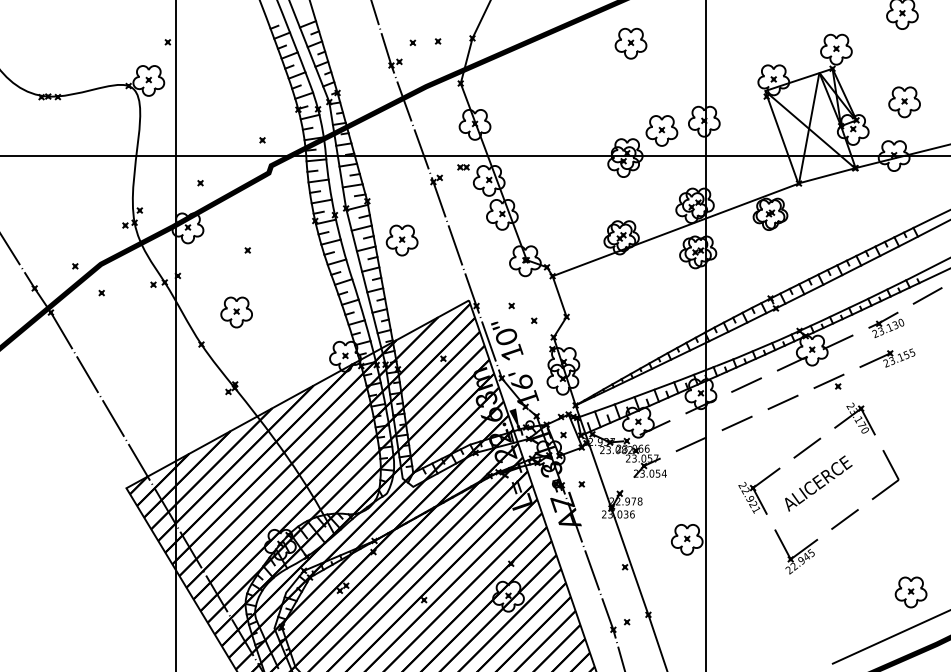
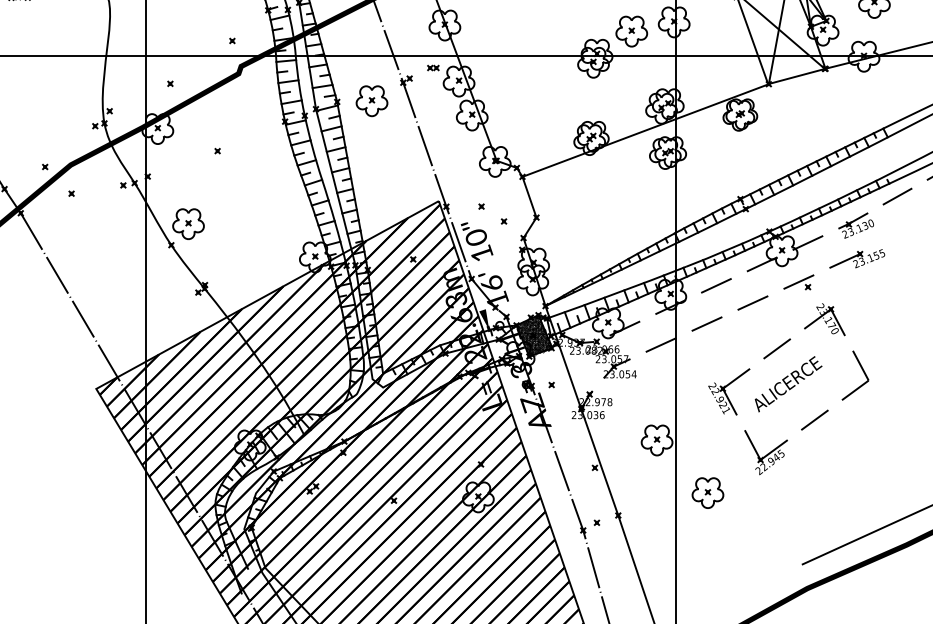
part: (401, 240) -> (371, 101), moved
part: (236, 312) -> (188, 224), moved
hatch: (564, 435) -> (534, 336), added
part: (910, 592) -> (707, 493), moved

